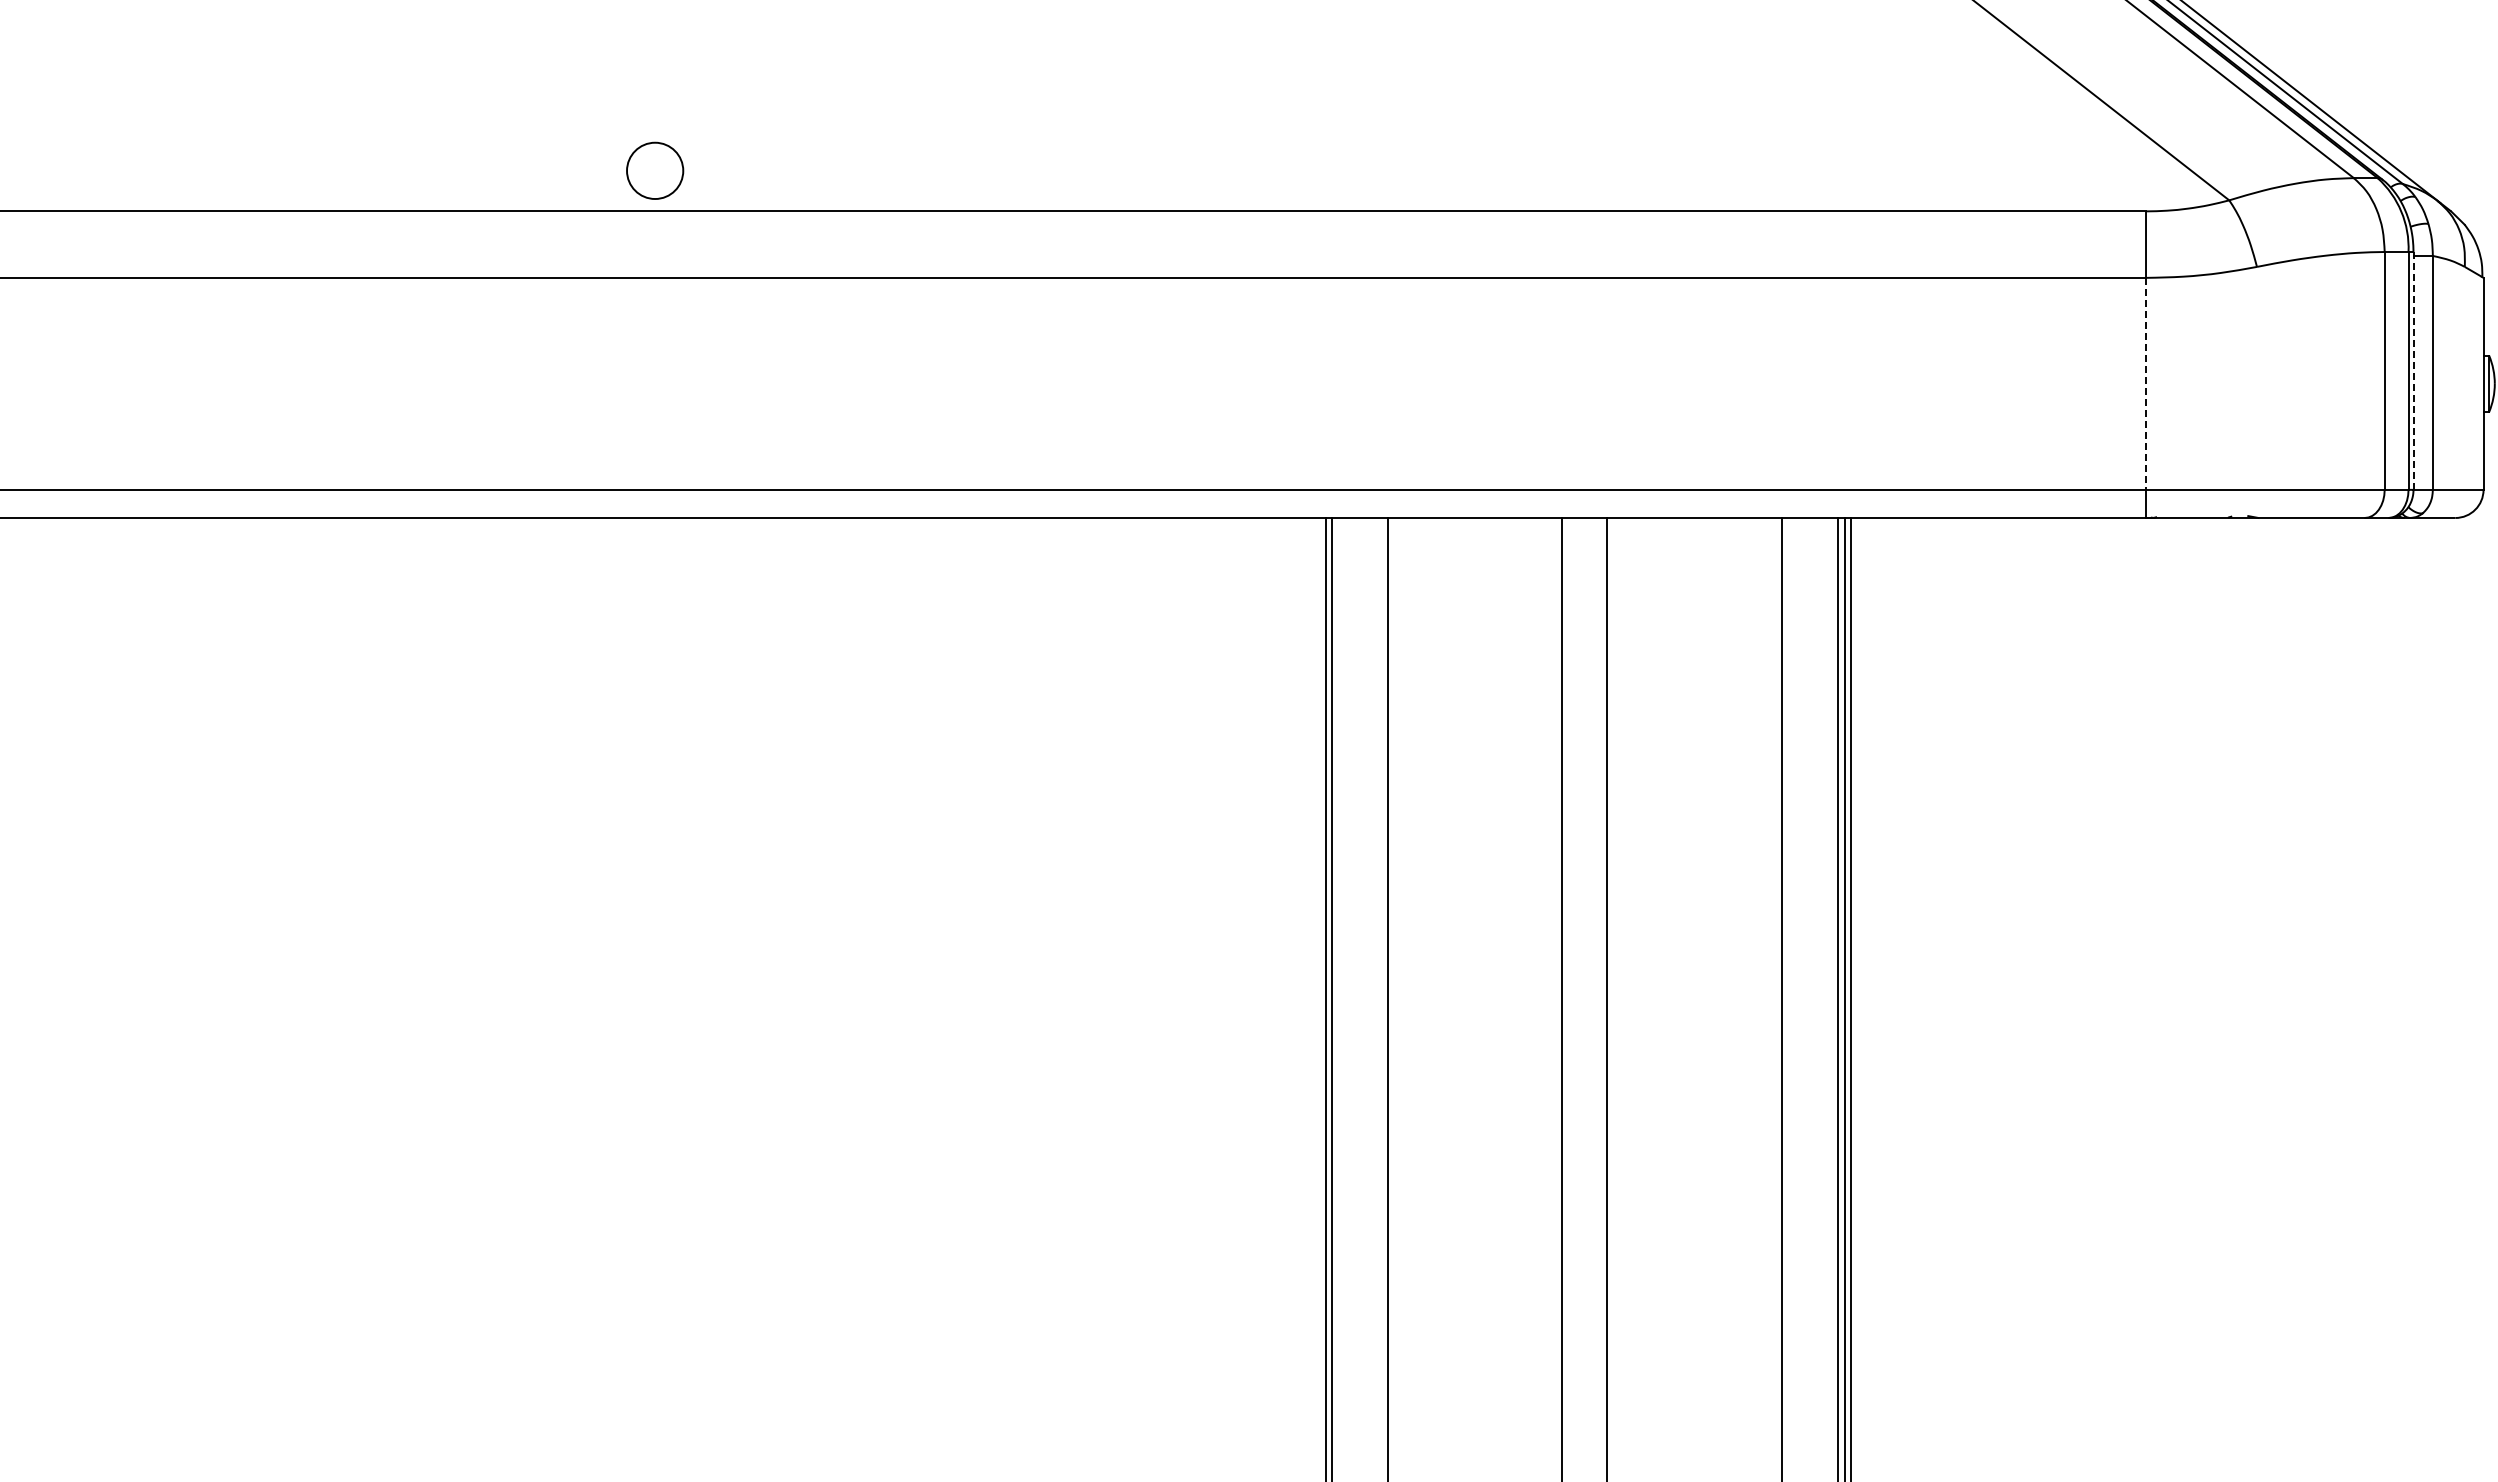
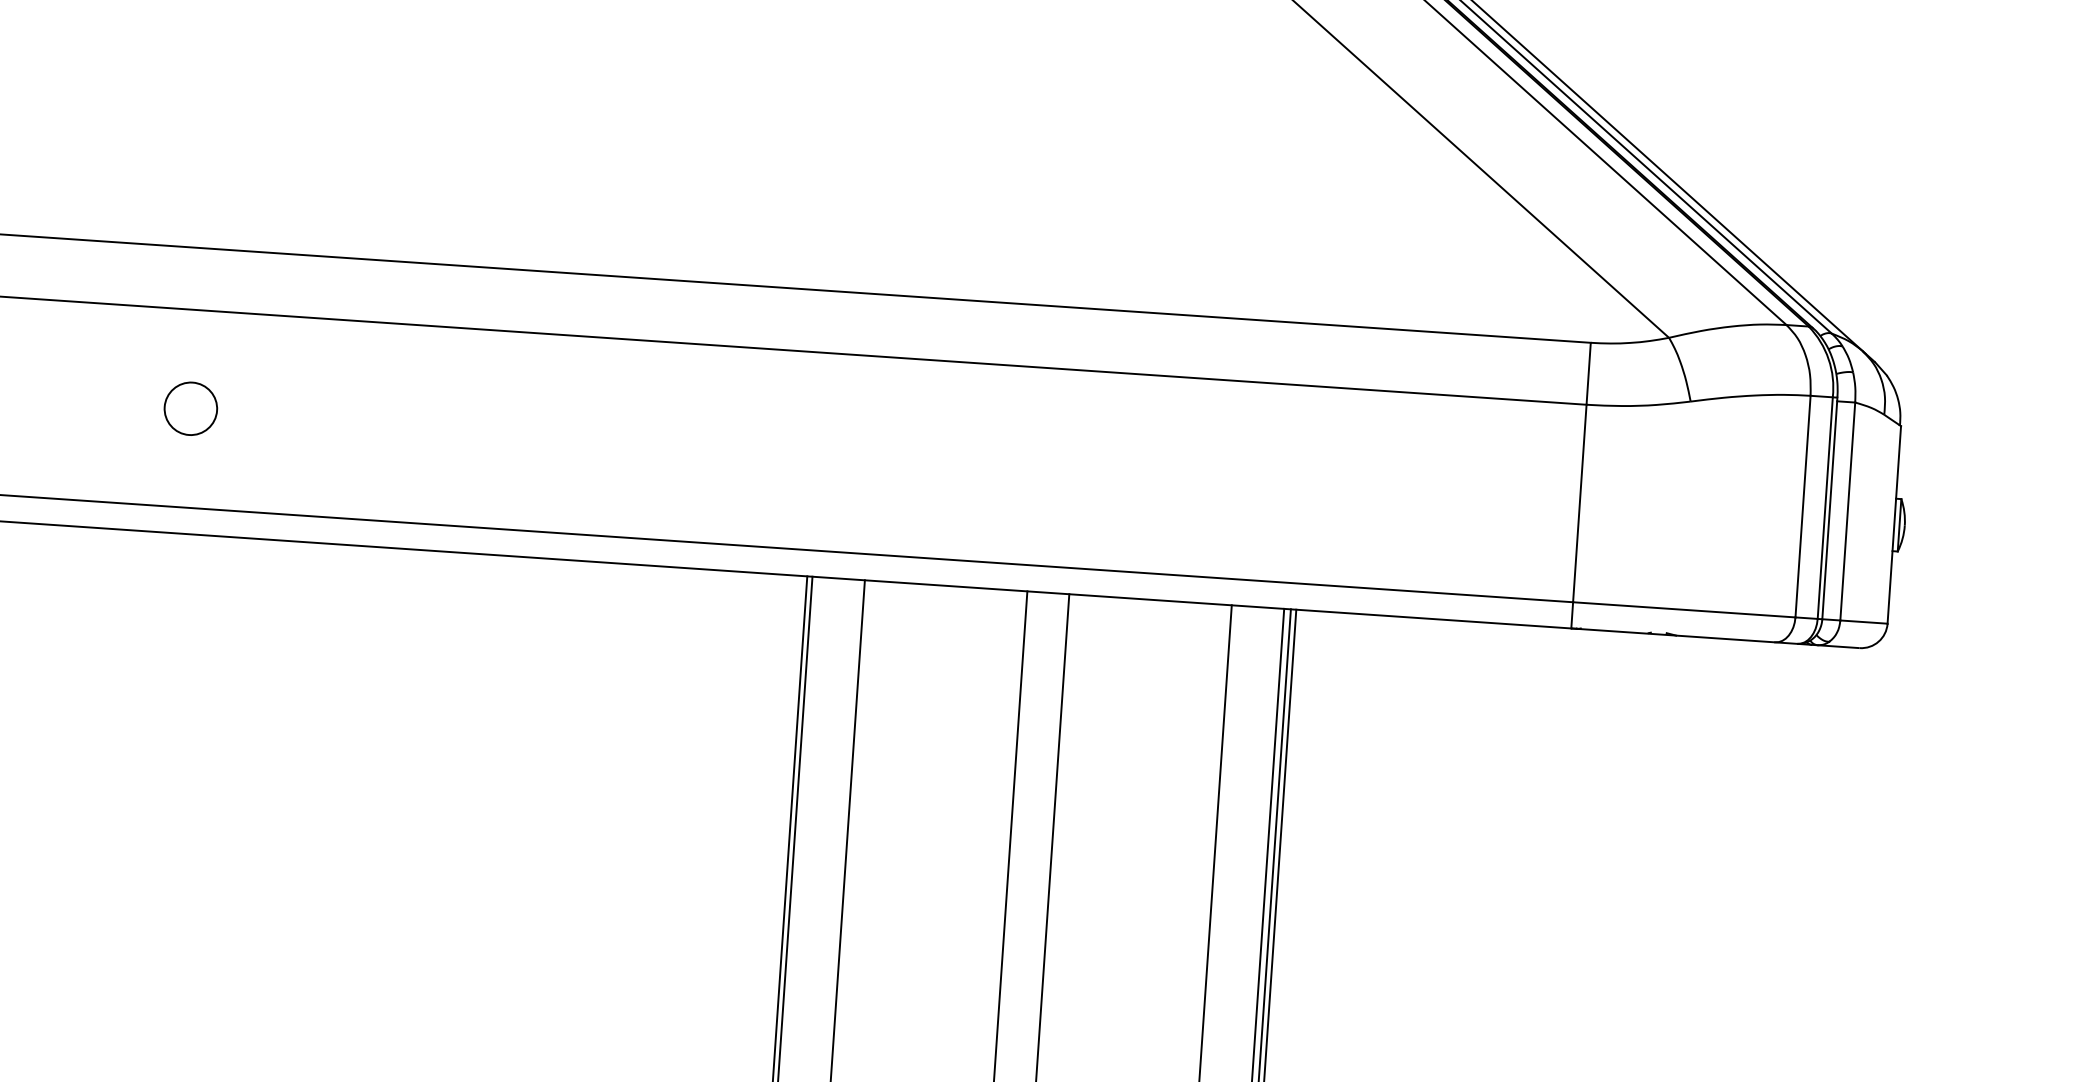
circle: (655, 170) -> (191, 408), moved
line: (2413, 370) -> (1829, 508), dashed -> solid
line: (2146, 383) -> (1580, 503), dashed -> solid

